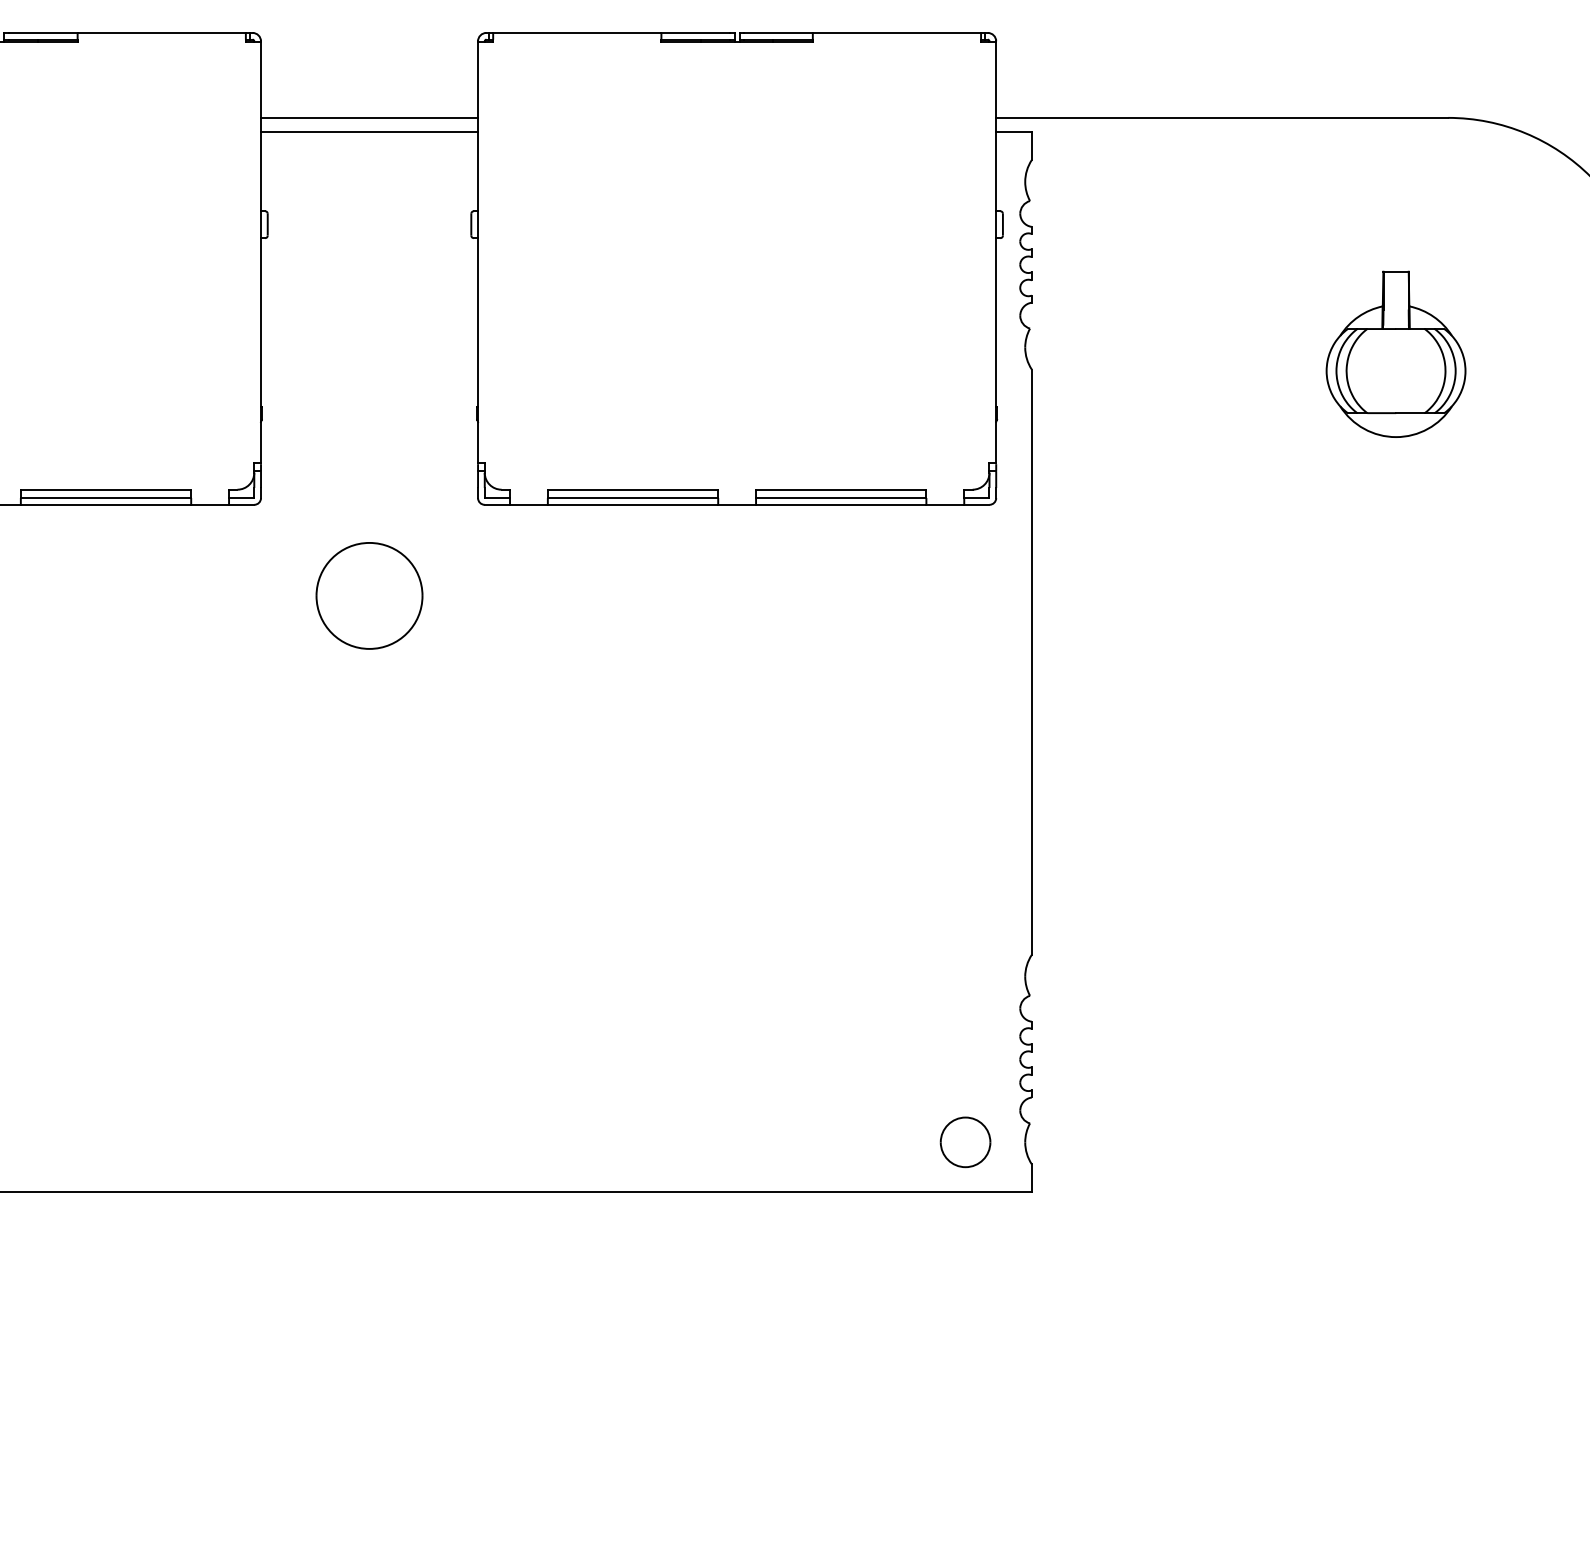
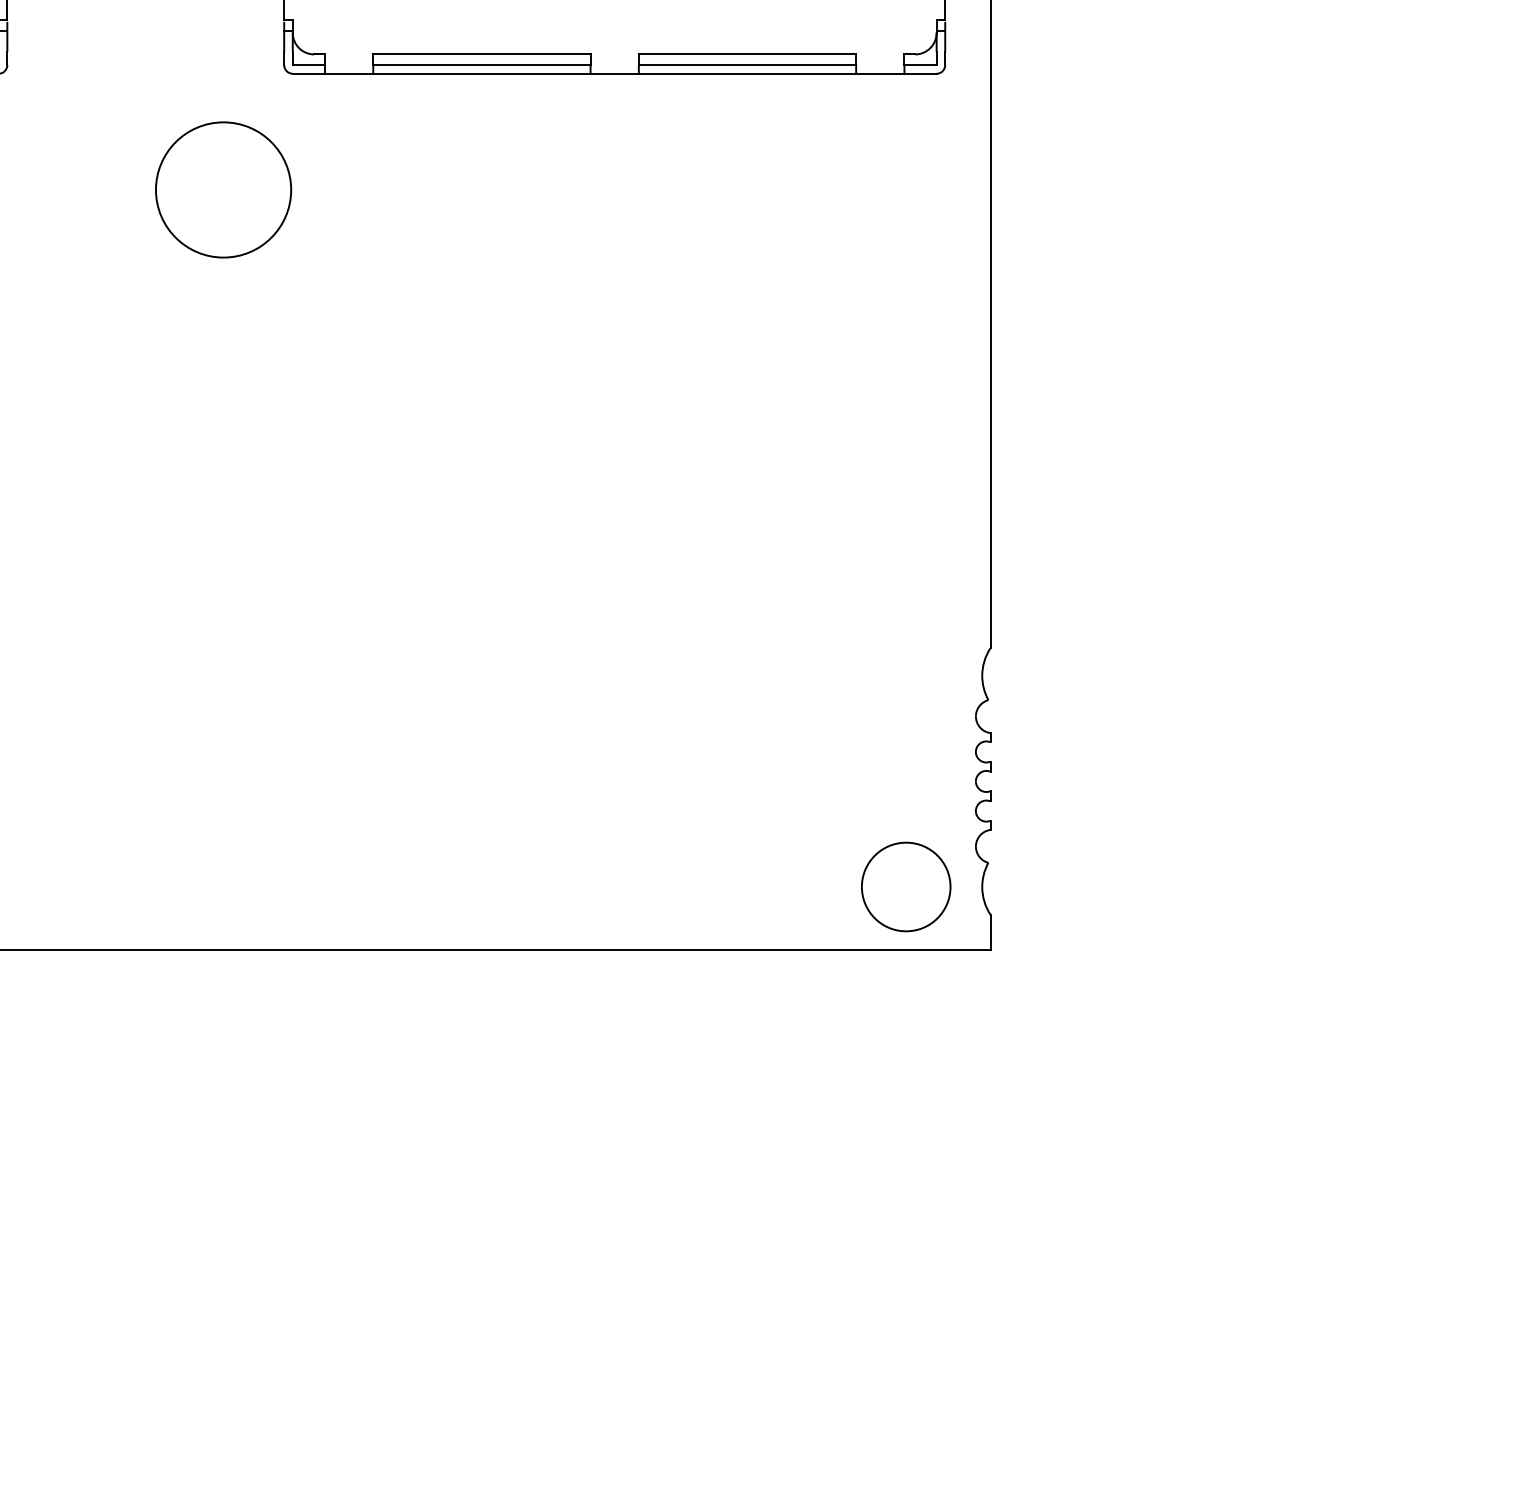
part: (369, 595) -> (223, 189), moved
part: (965, 1142) -> (906, 887), size x1.4

